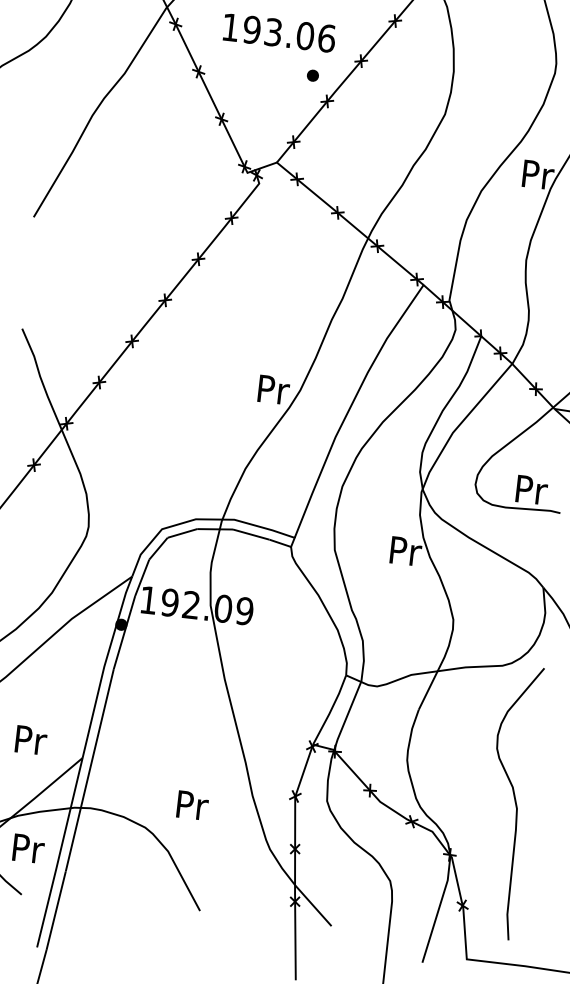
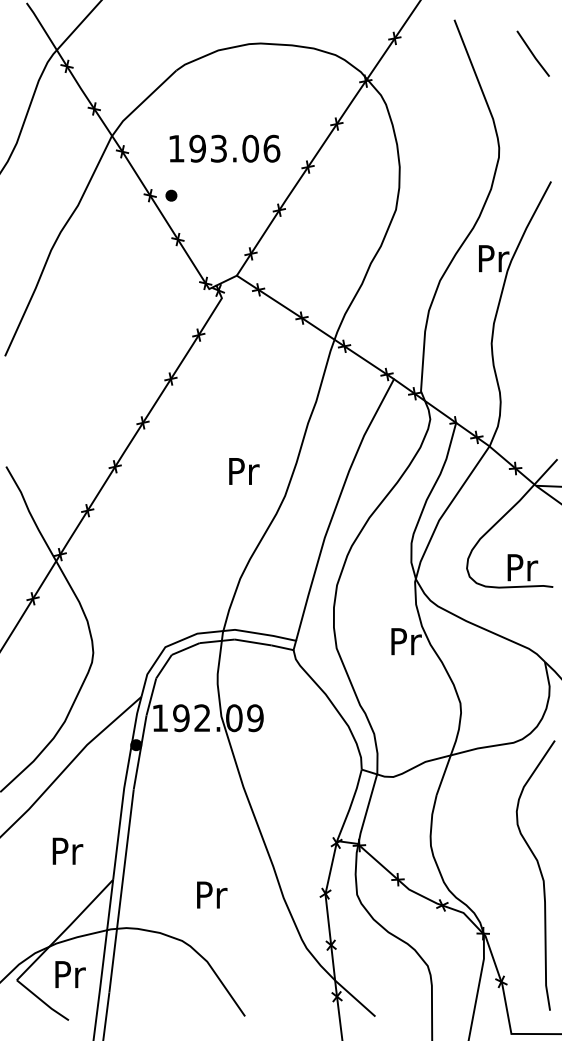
part: (313, 75) -> (171, 195), moved
text: (274, 390) -> (244, 471), moved
text: (30, 739) -> (67, 850), moved
text: (193, 805) -> (212, 894), moved

